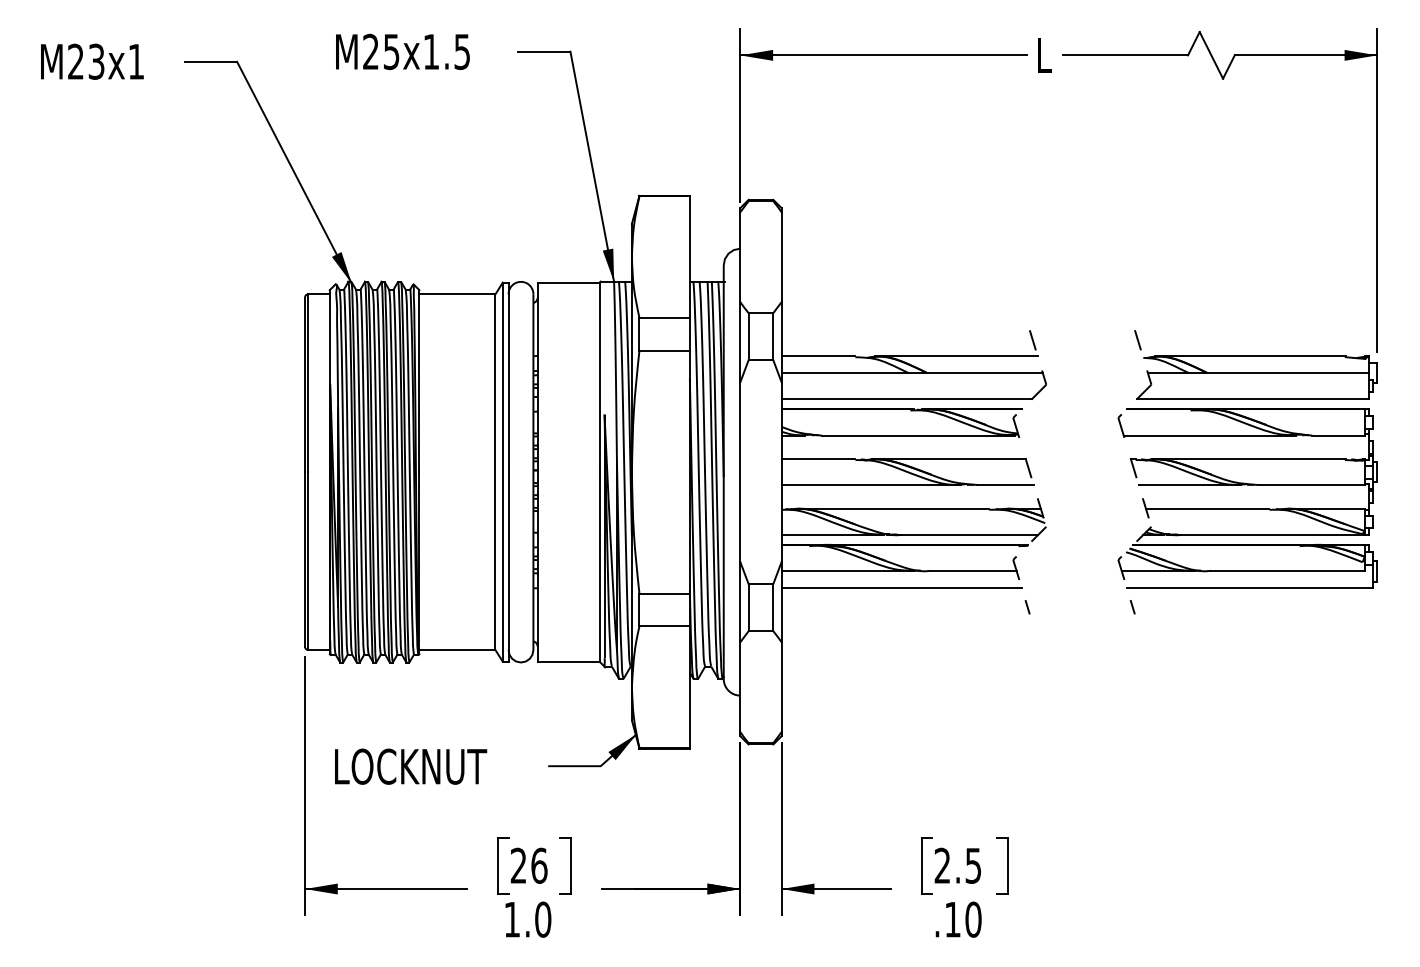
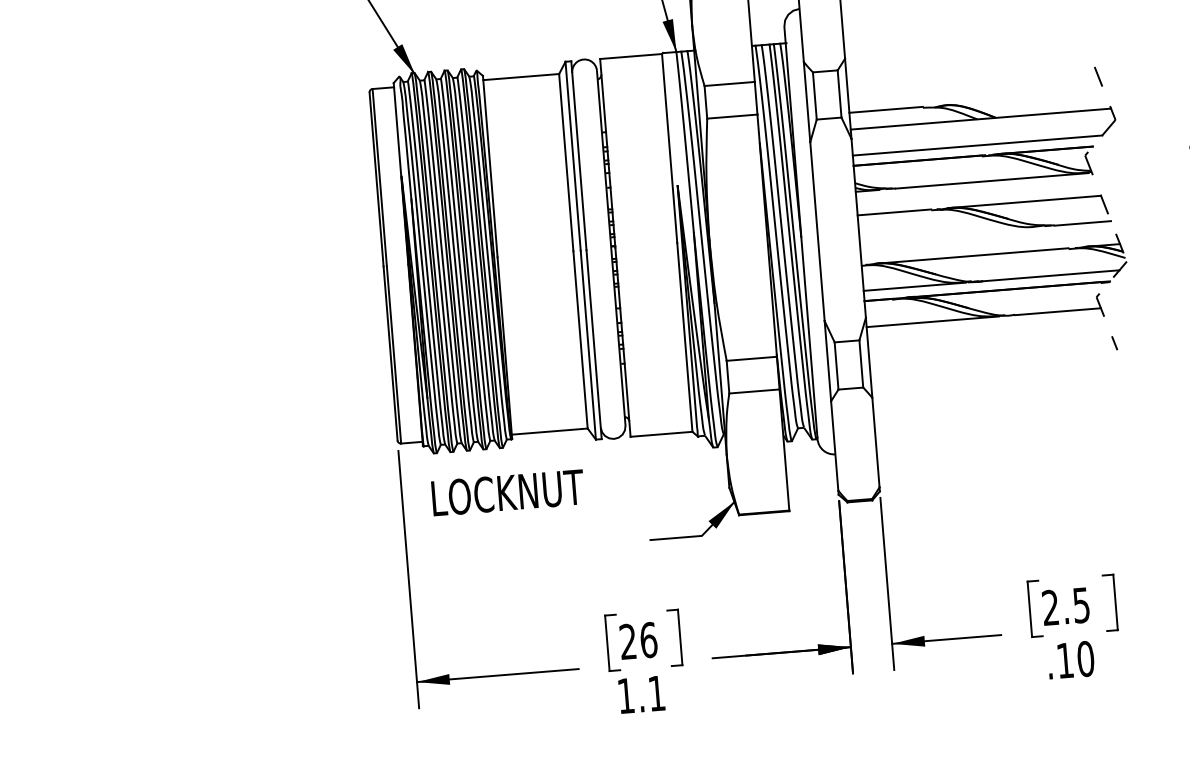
line: (955, 356) -> (1022, 99), removed
line: (870, 485) -> (948, 234), removed
line: (901, 588) -> (987, 334), removed
text: (411, 766) -> (508, 492), moved
text: (543, 919) -> (657, 693), 1.0 -> 1.1

